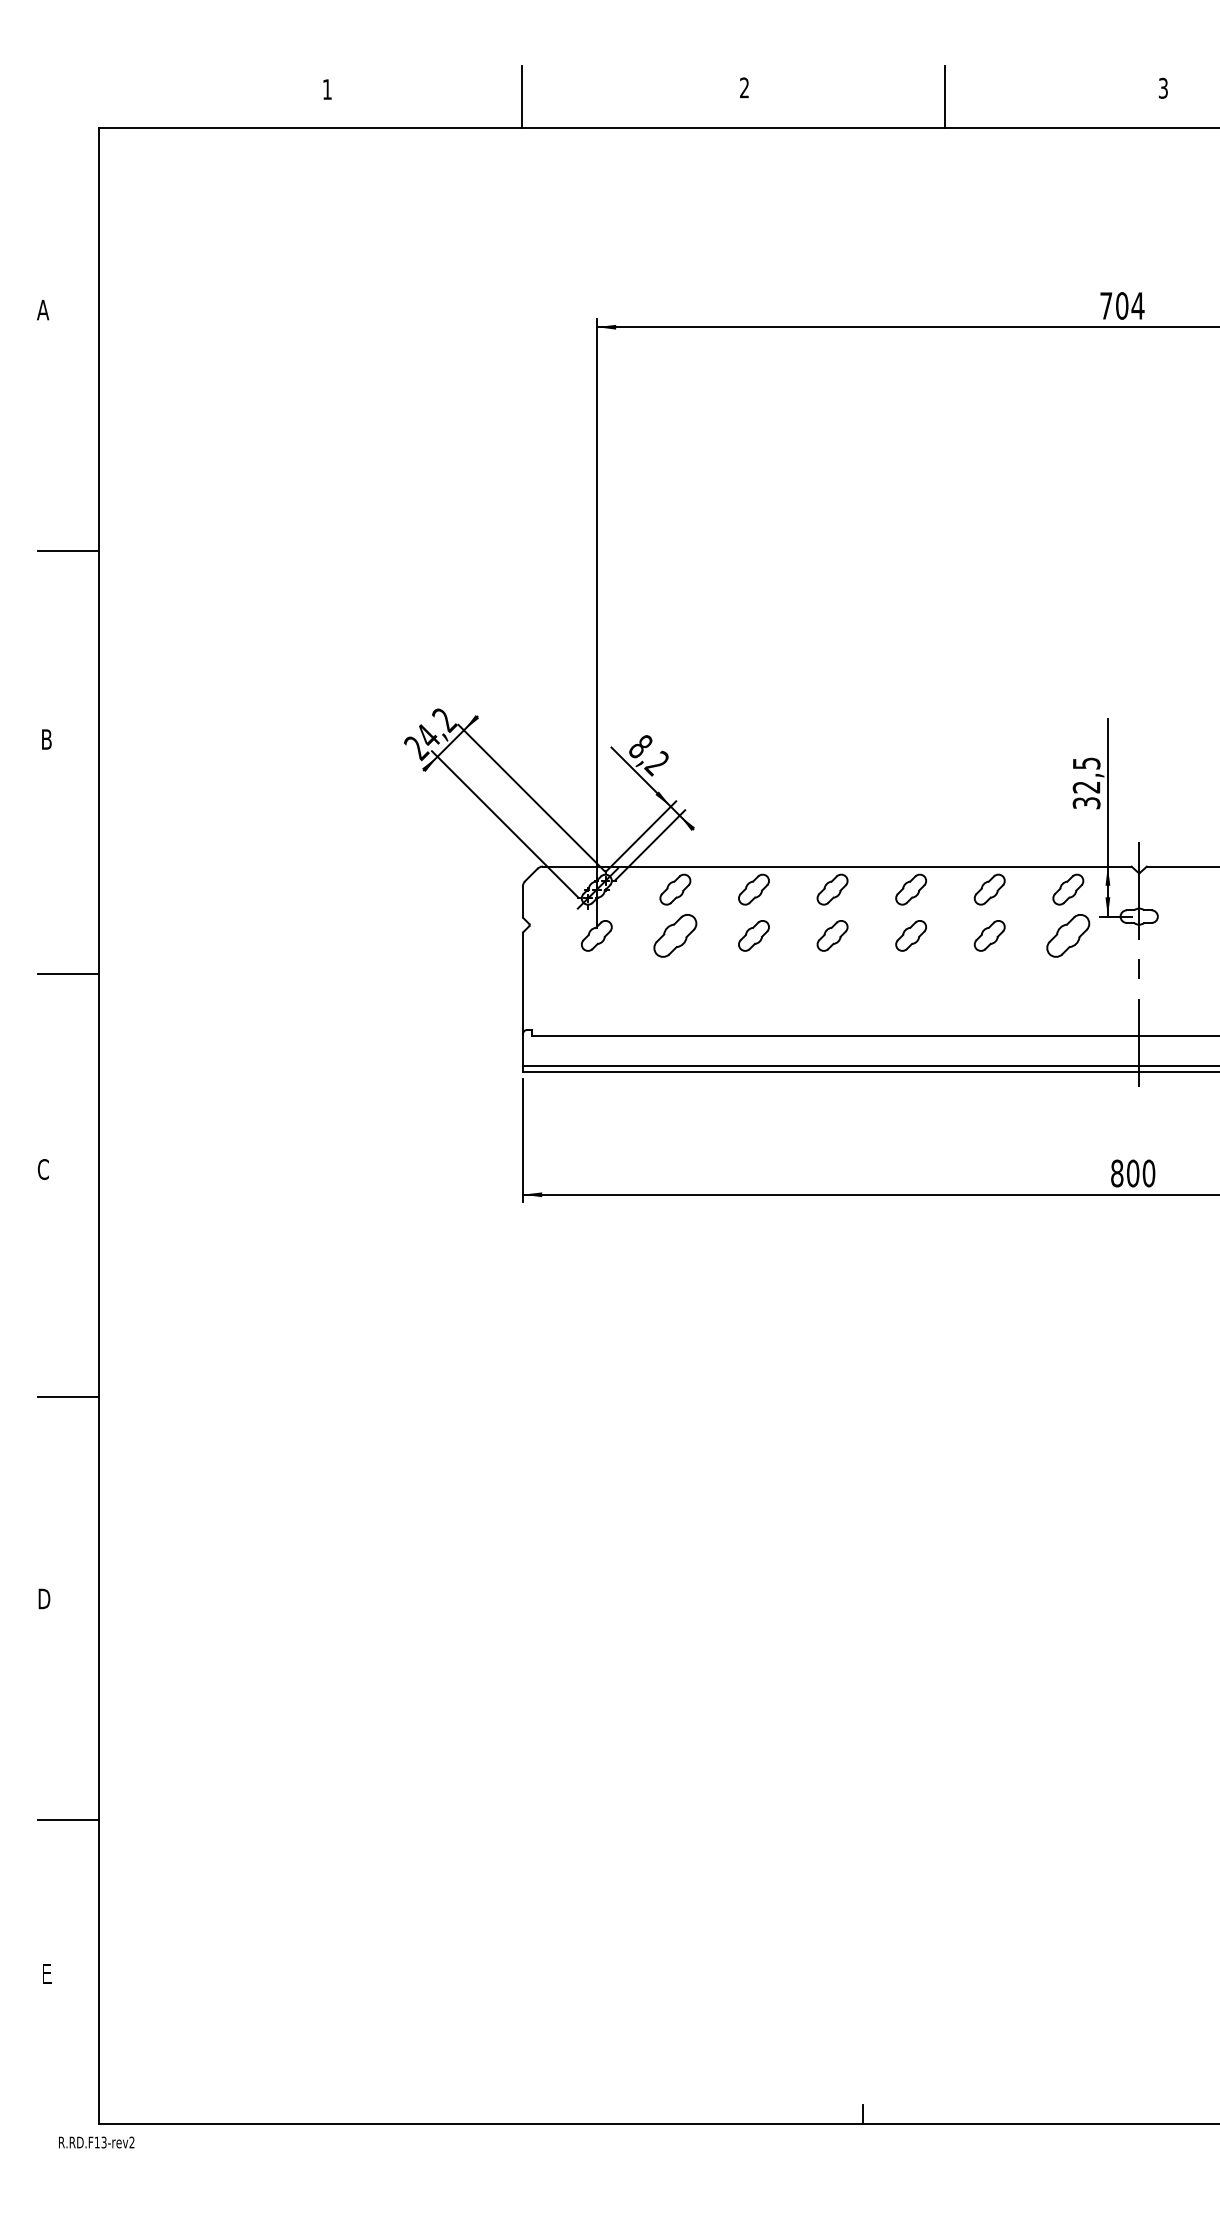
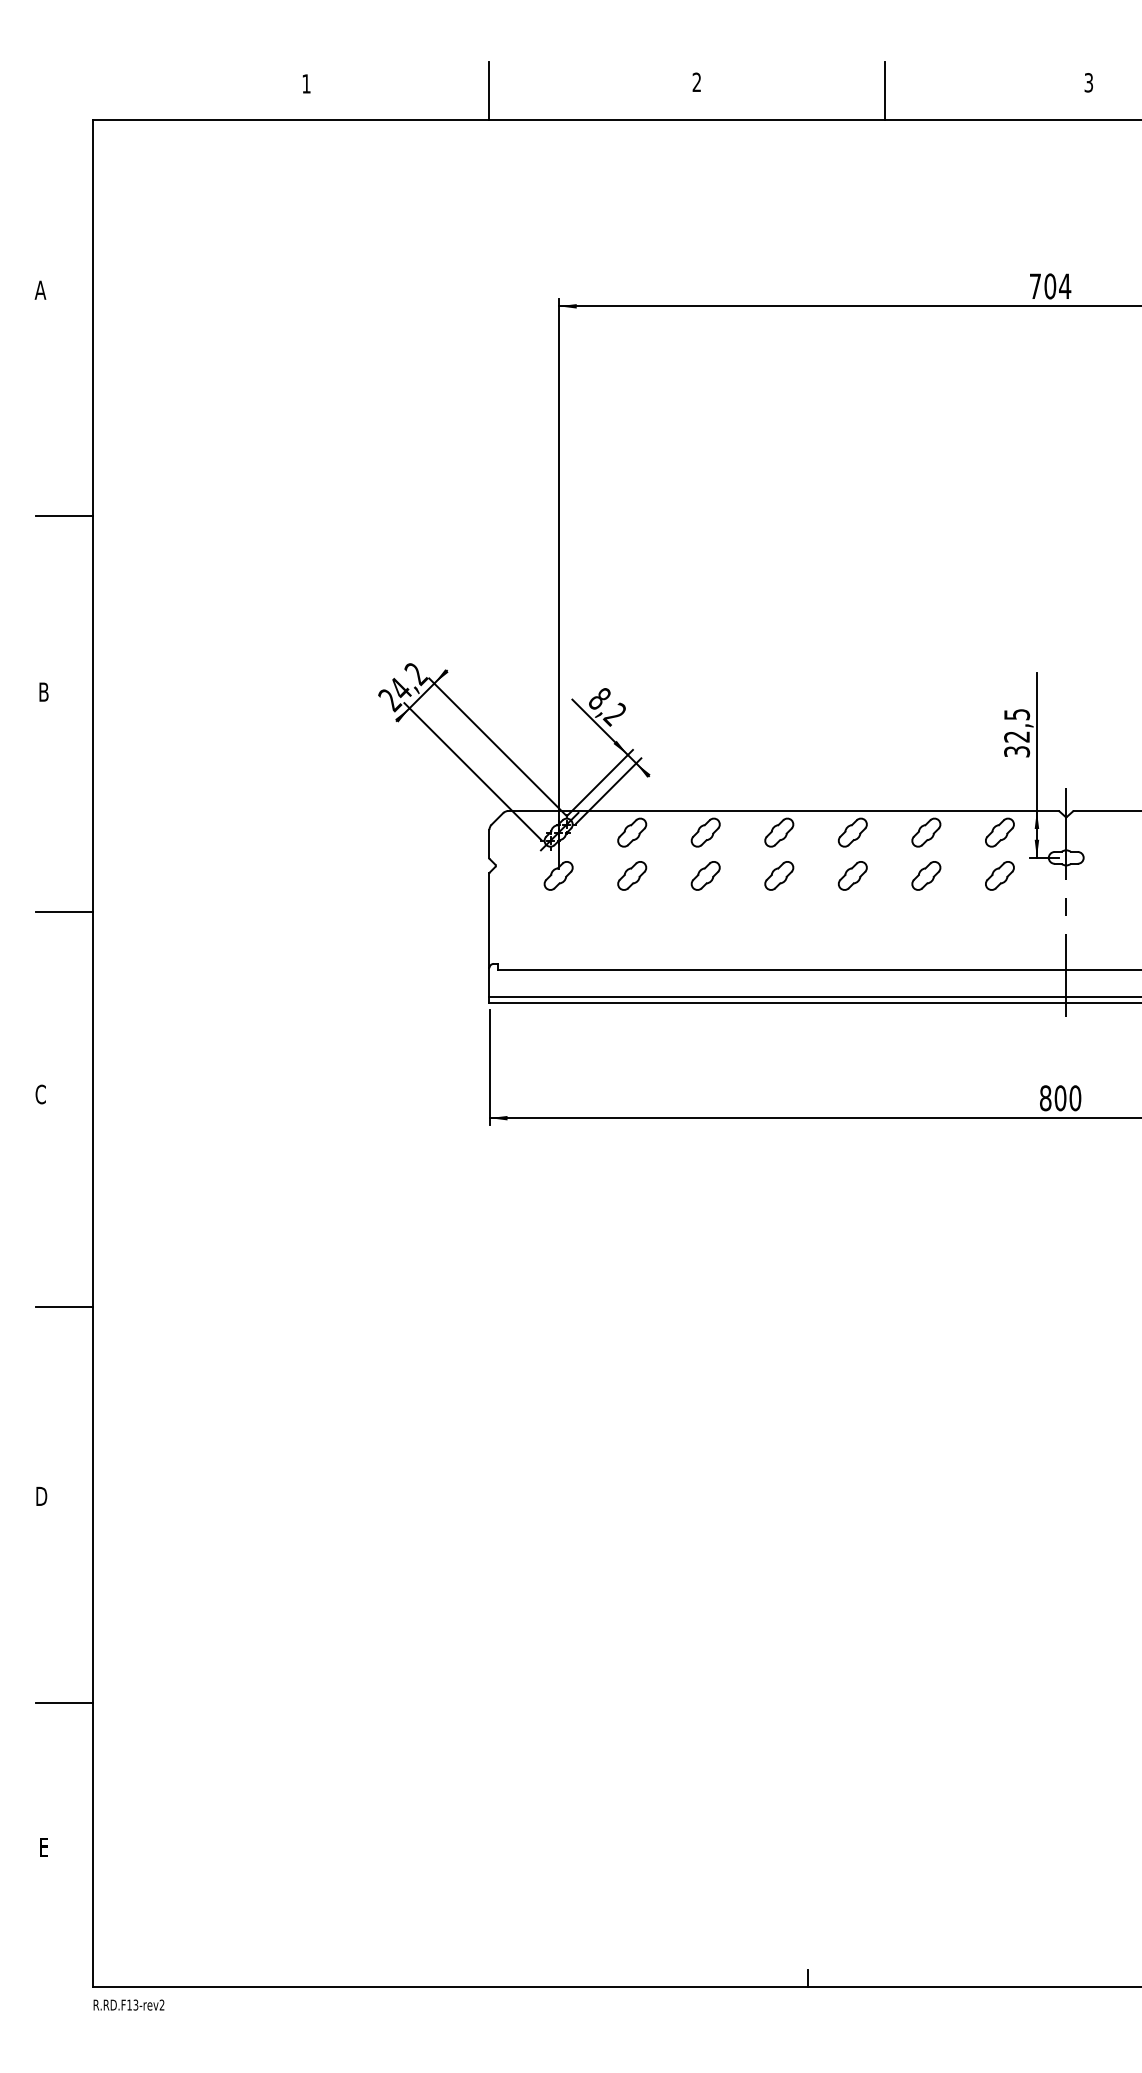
part: (675, 935) -> (632, 875), size x0.71
part: (1068, 935) -> (1000, 875), size x0.71
text: (96, 2142) -> (128, 2005), moved

